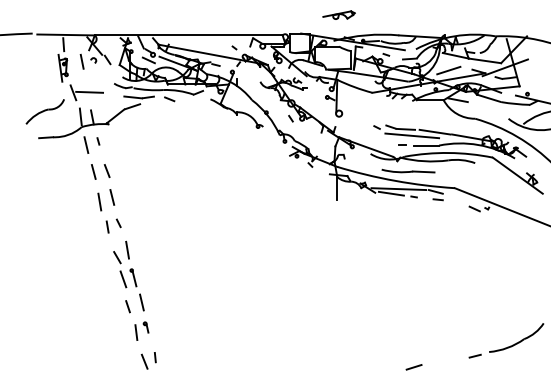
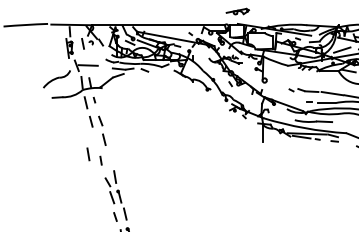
part: (338, 14) -> (237, 11), moved
line: (412, 135) -> (316, 95), removed
line: (99, 201) -> (88, 153), moved
line: (118, 223) -> (108, 158), removed

